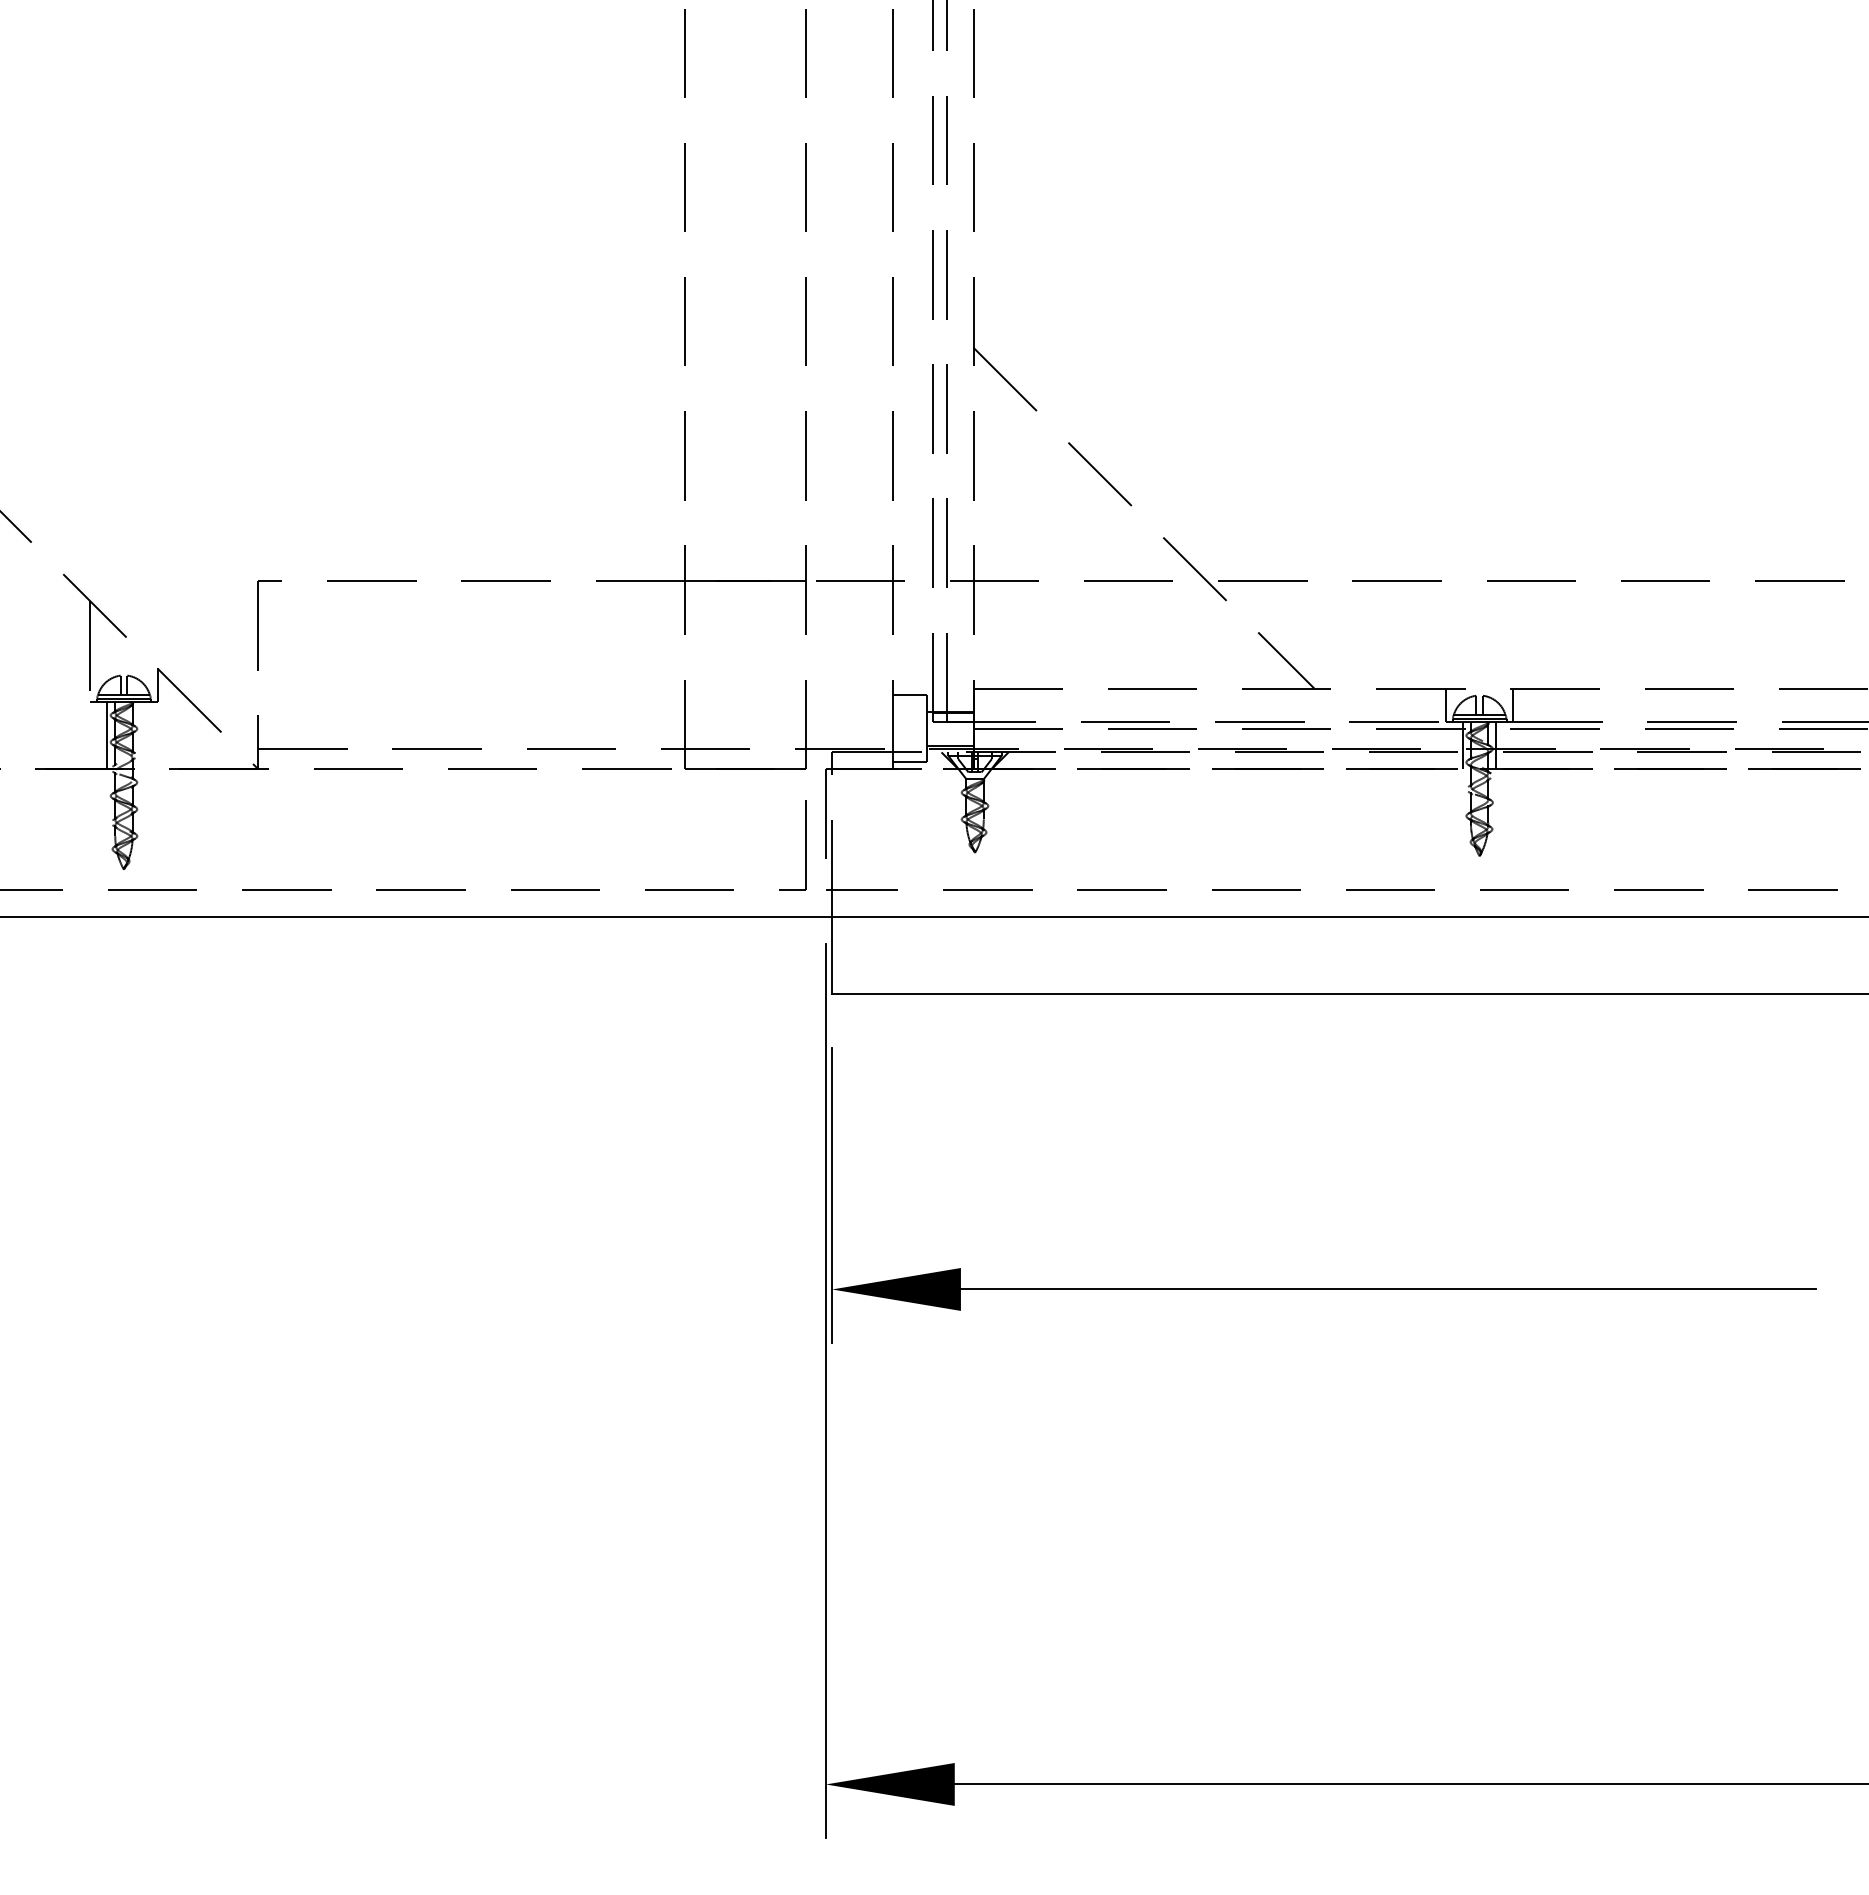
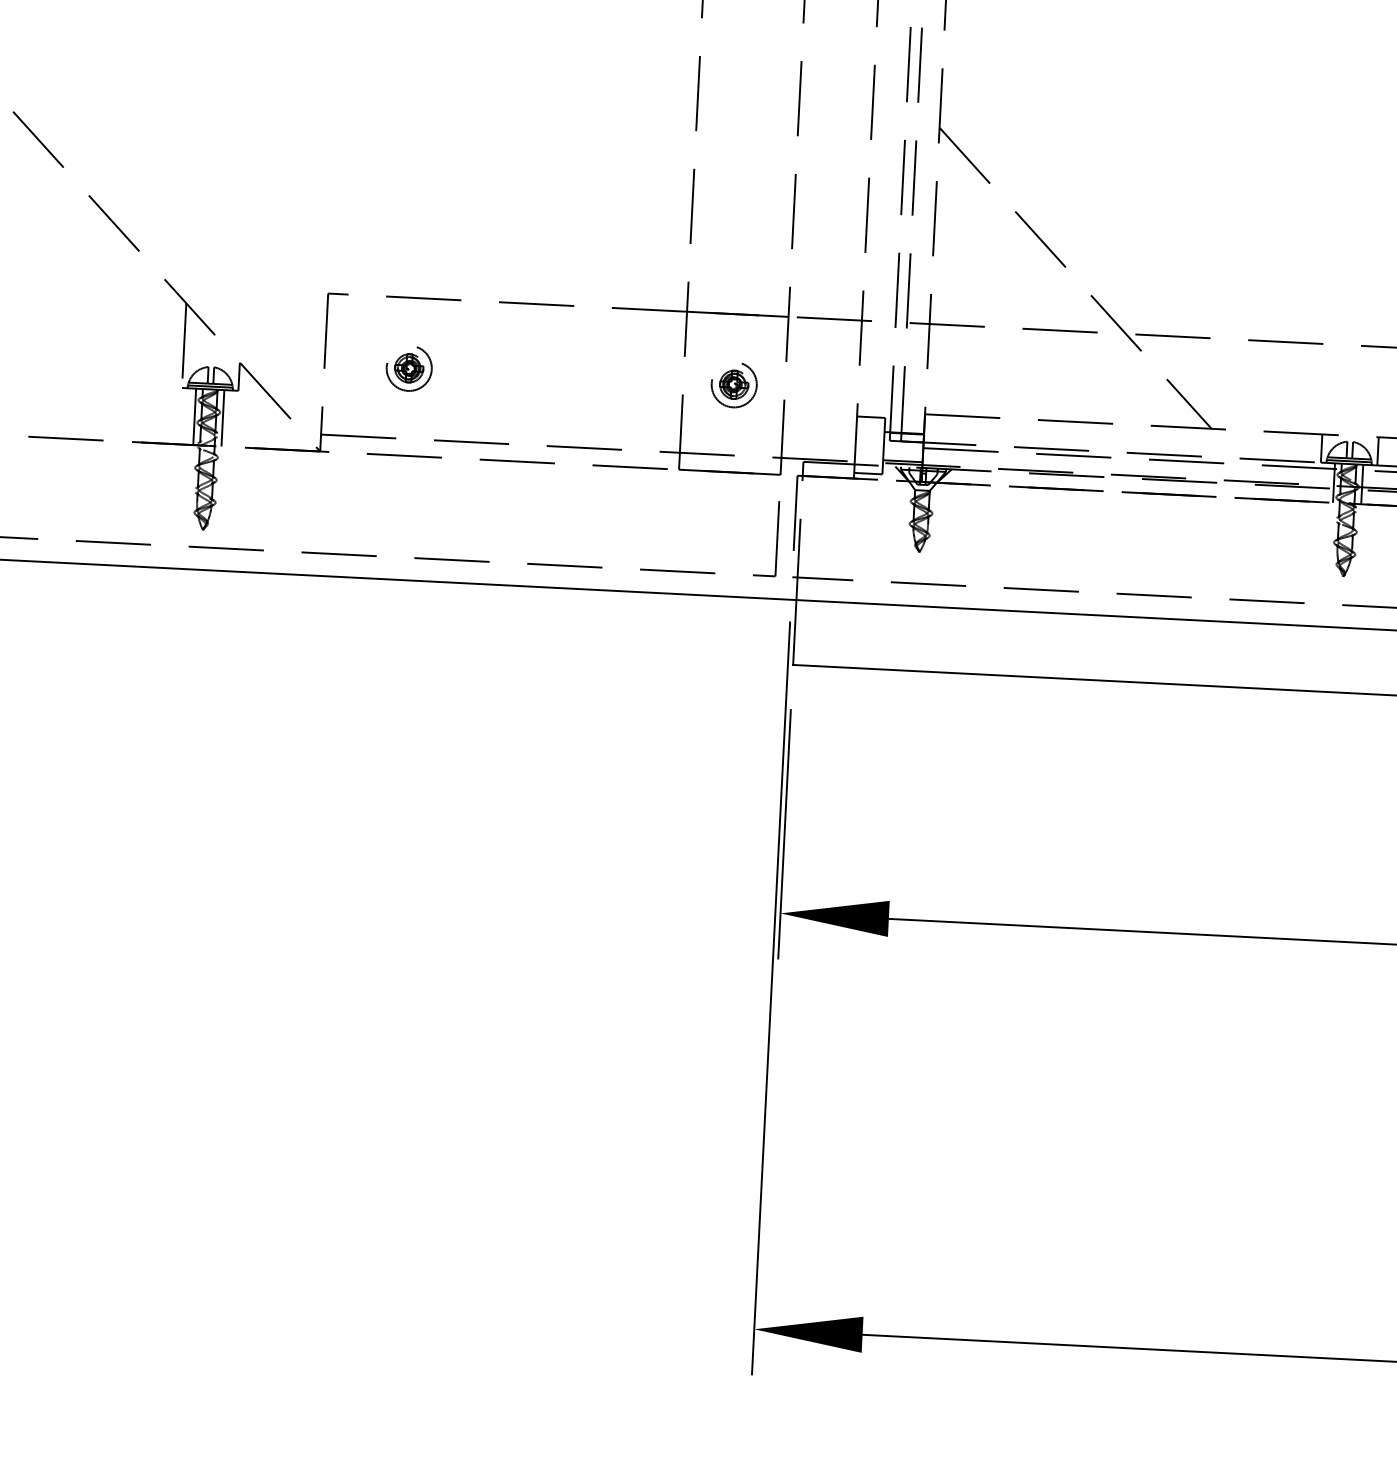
part: (358, 665) -> (408, 368), added
part: (745, 665) -> (734, 385), added
line: (140, 735) -> (222, 418), added

